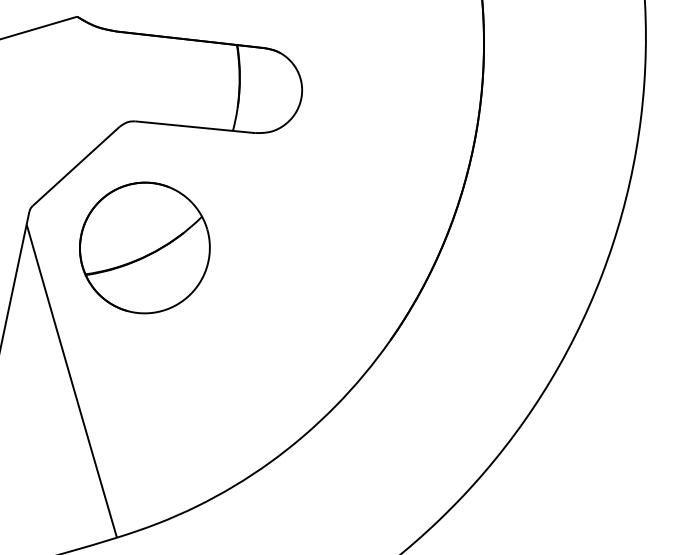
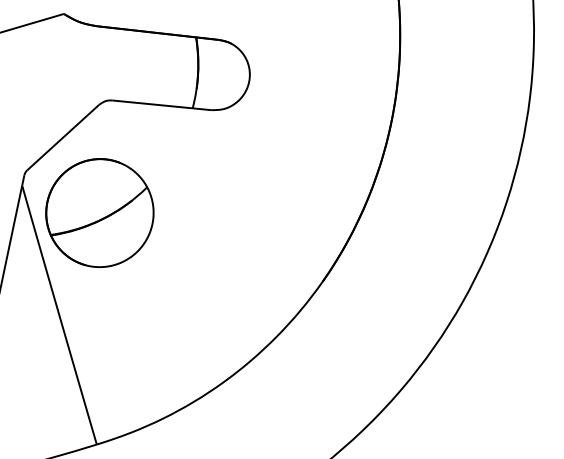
part: (144, 247) -> (99, 212), moved

